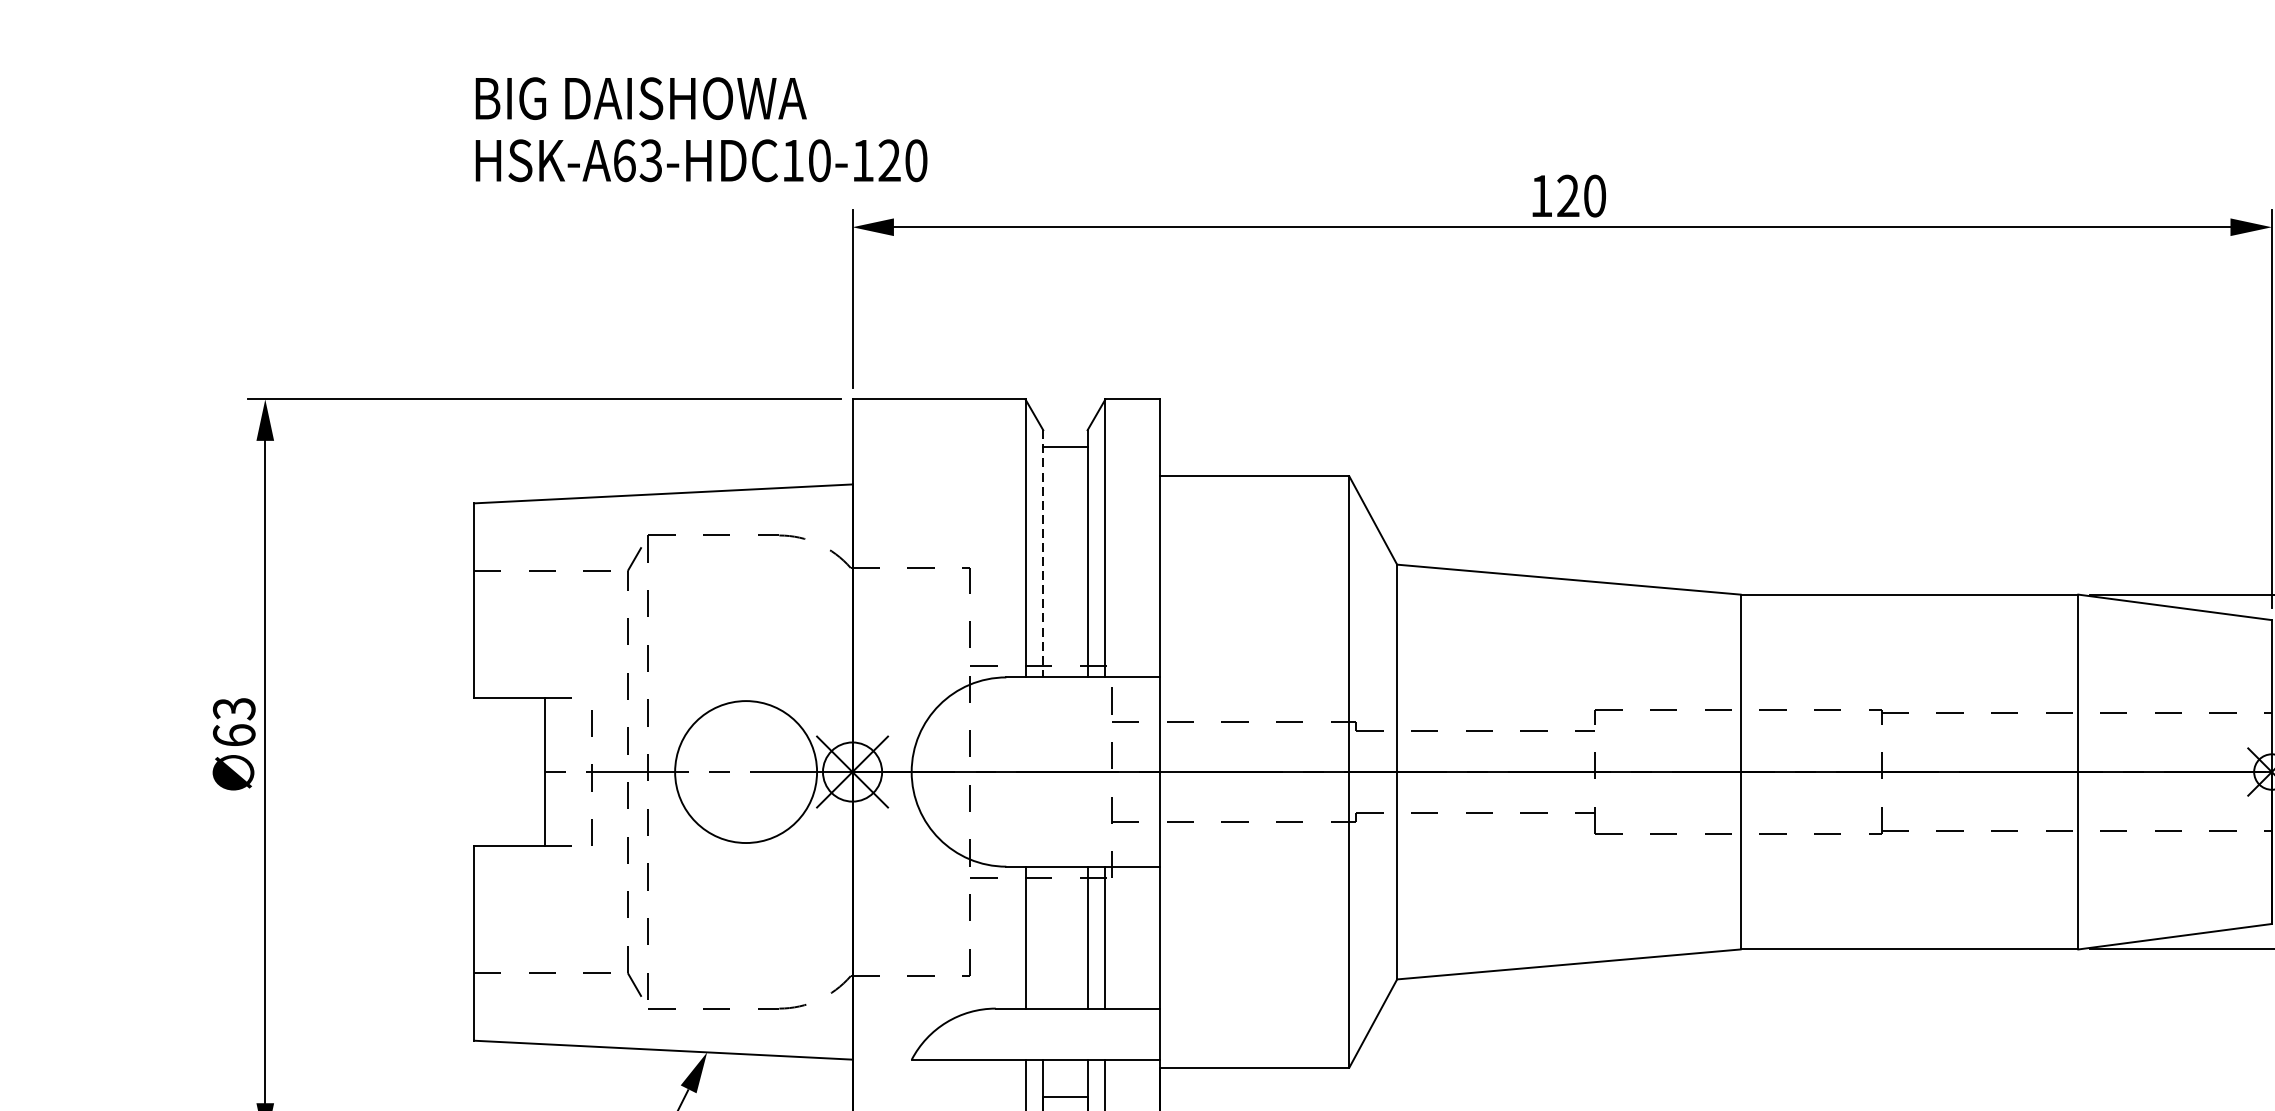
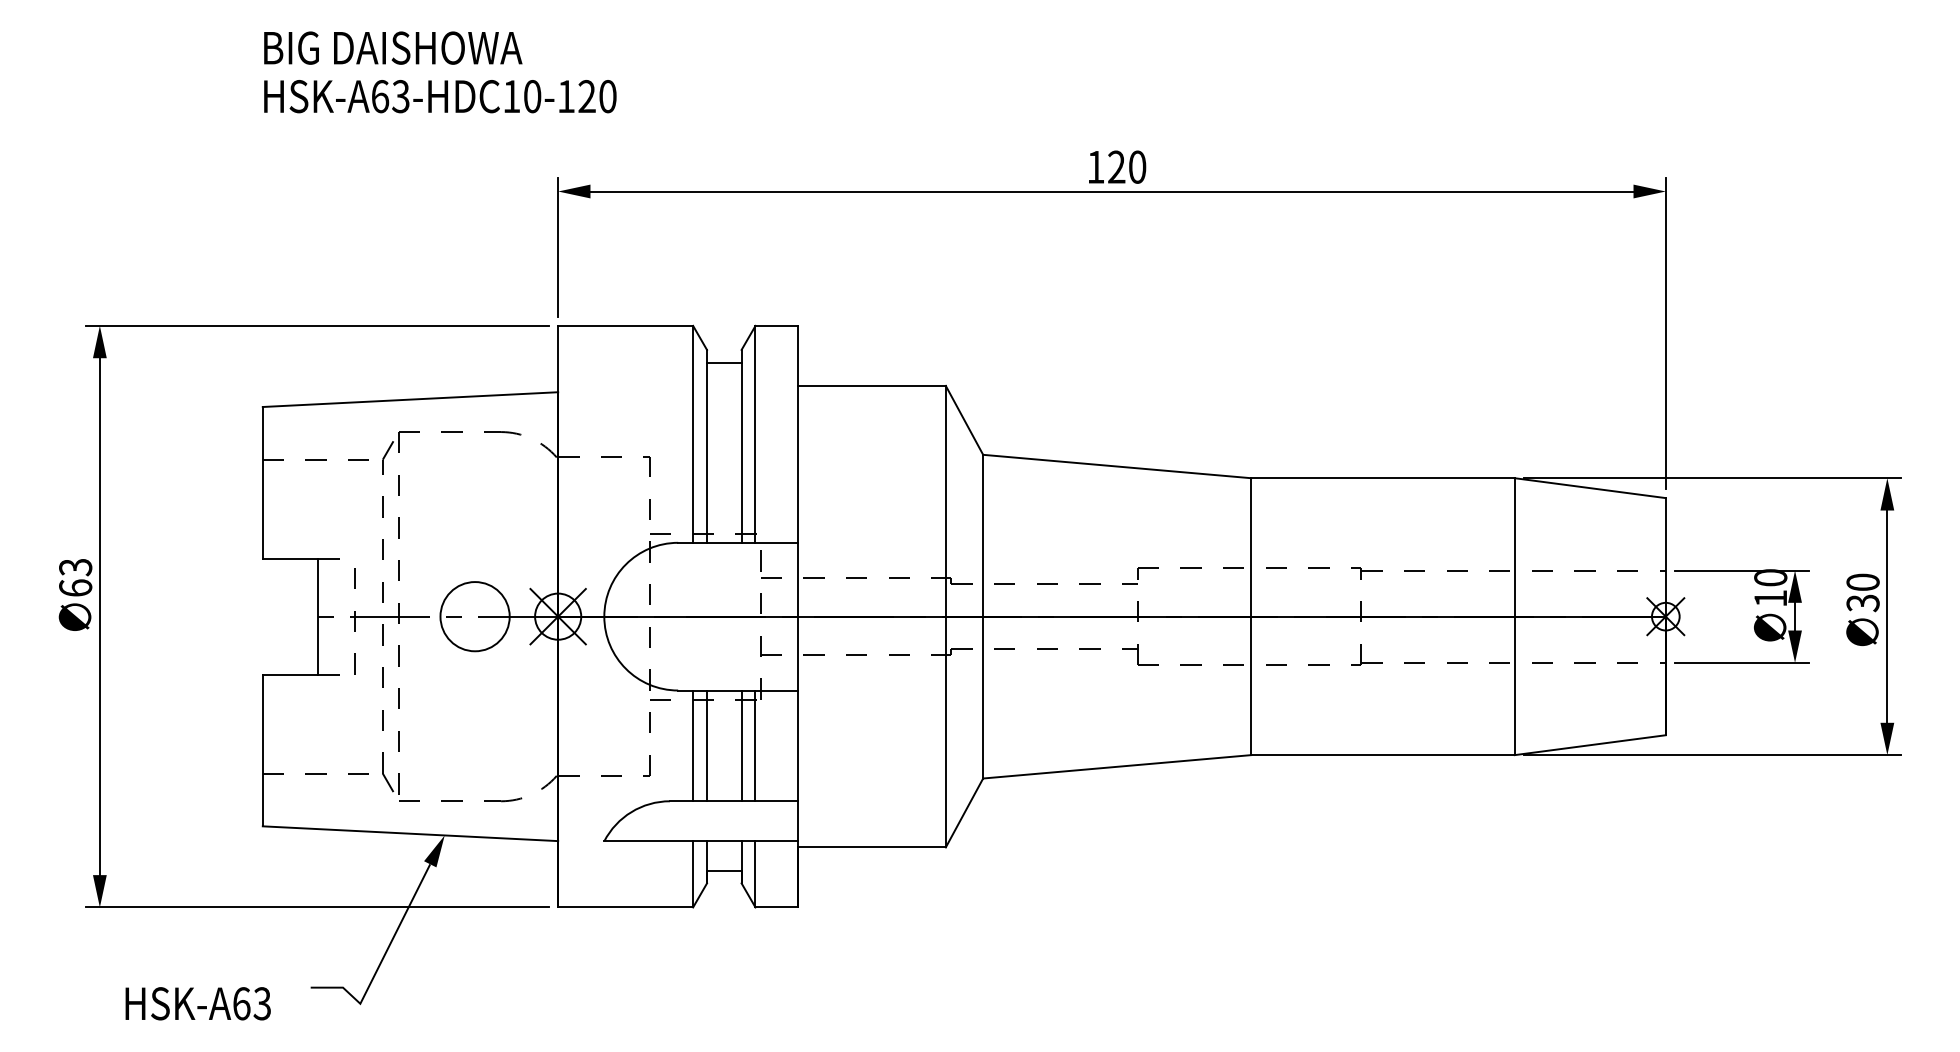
text: (701, 129) -> (440, 72), moved
line: (1043, 553) -> (707, 446), dashed -> solid
circle: (745, 771) -> (474, 616), size x0.62
line: (1043, 937) -> (707, 745), added

